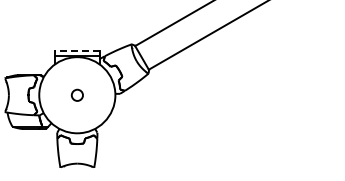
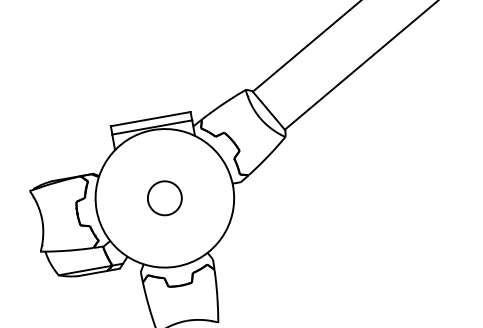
line: (76, 51) -> (149, 120), dashed -> solid
circle: (77, 95) -> (165, 198), size x1.67

